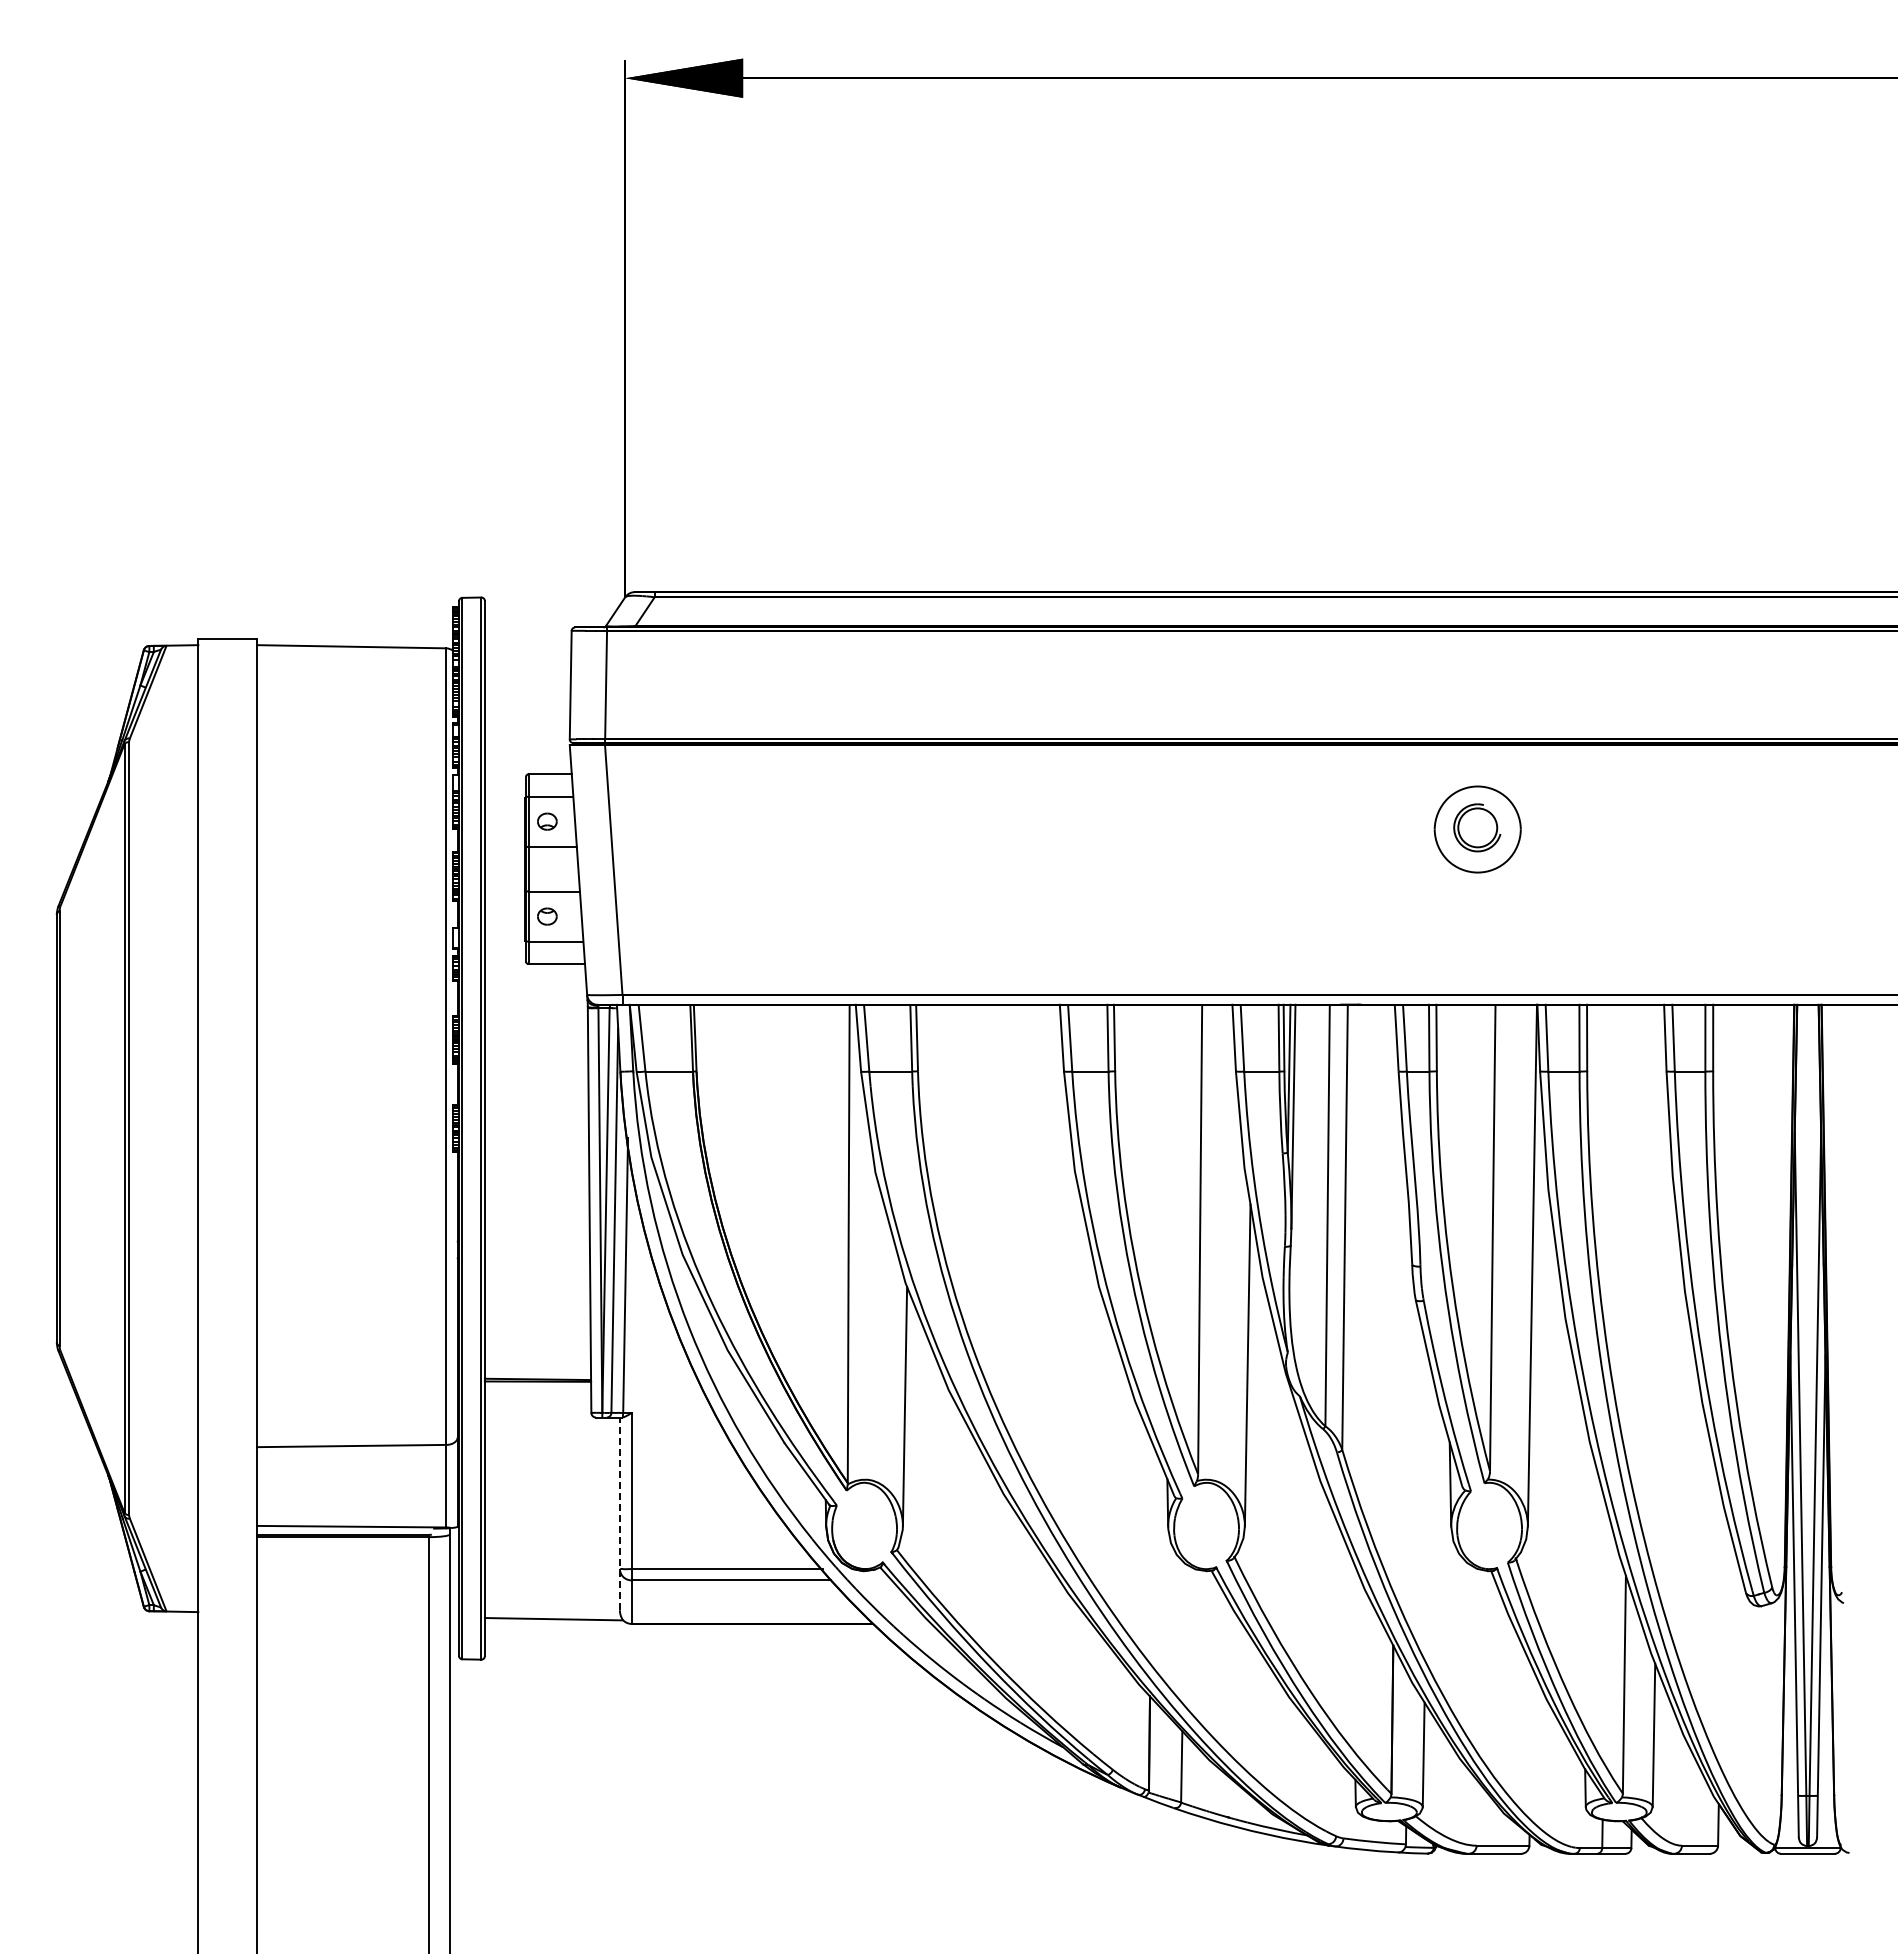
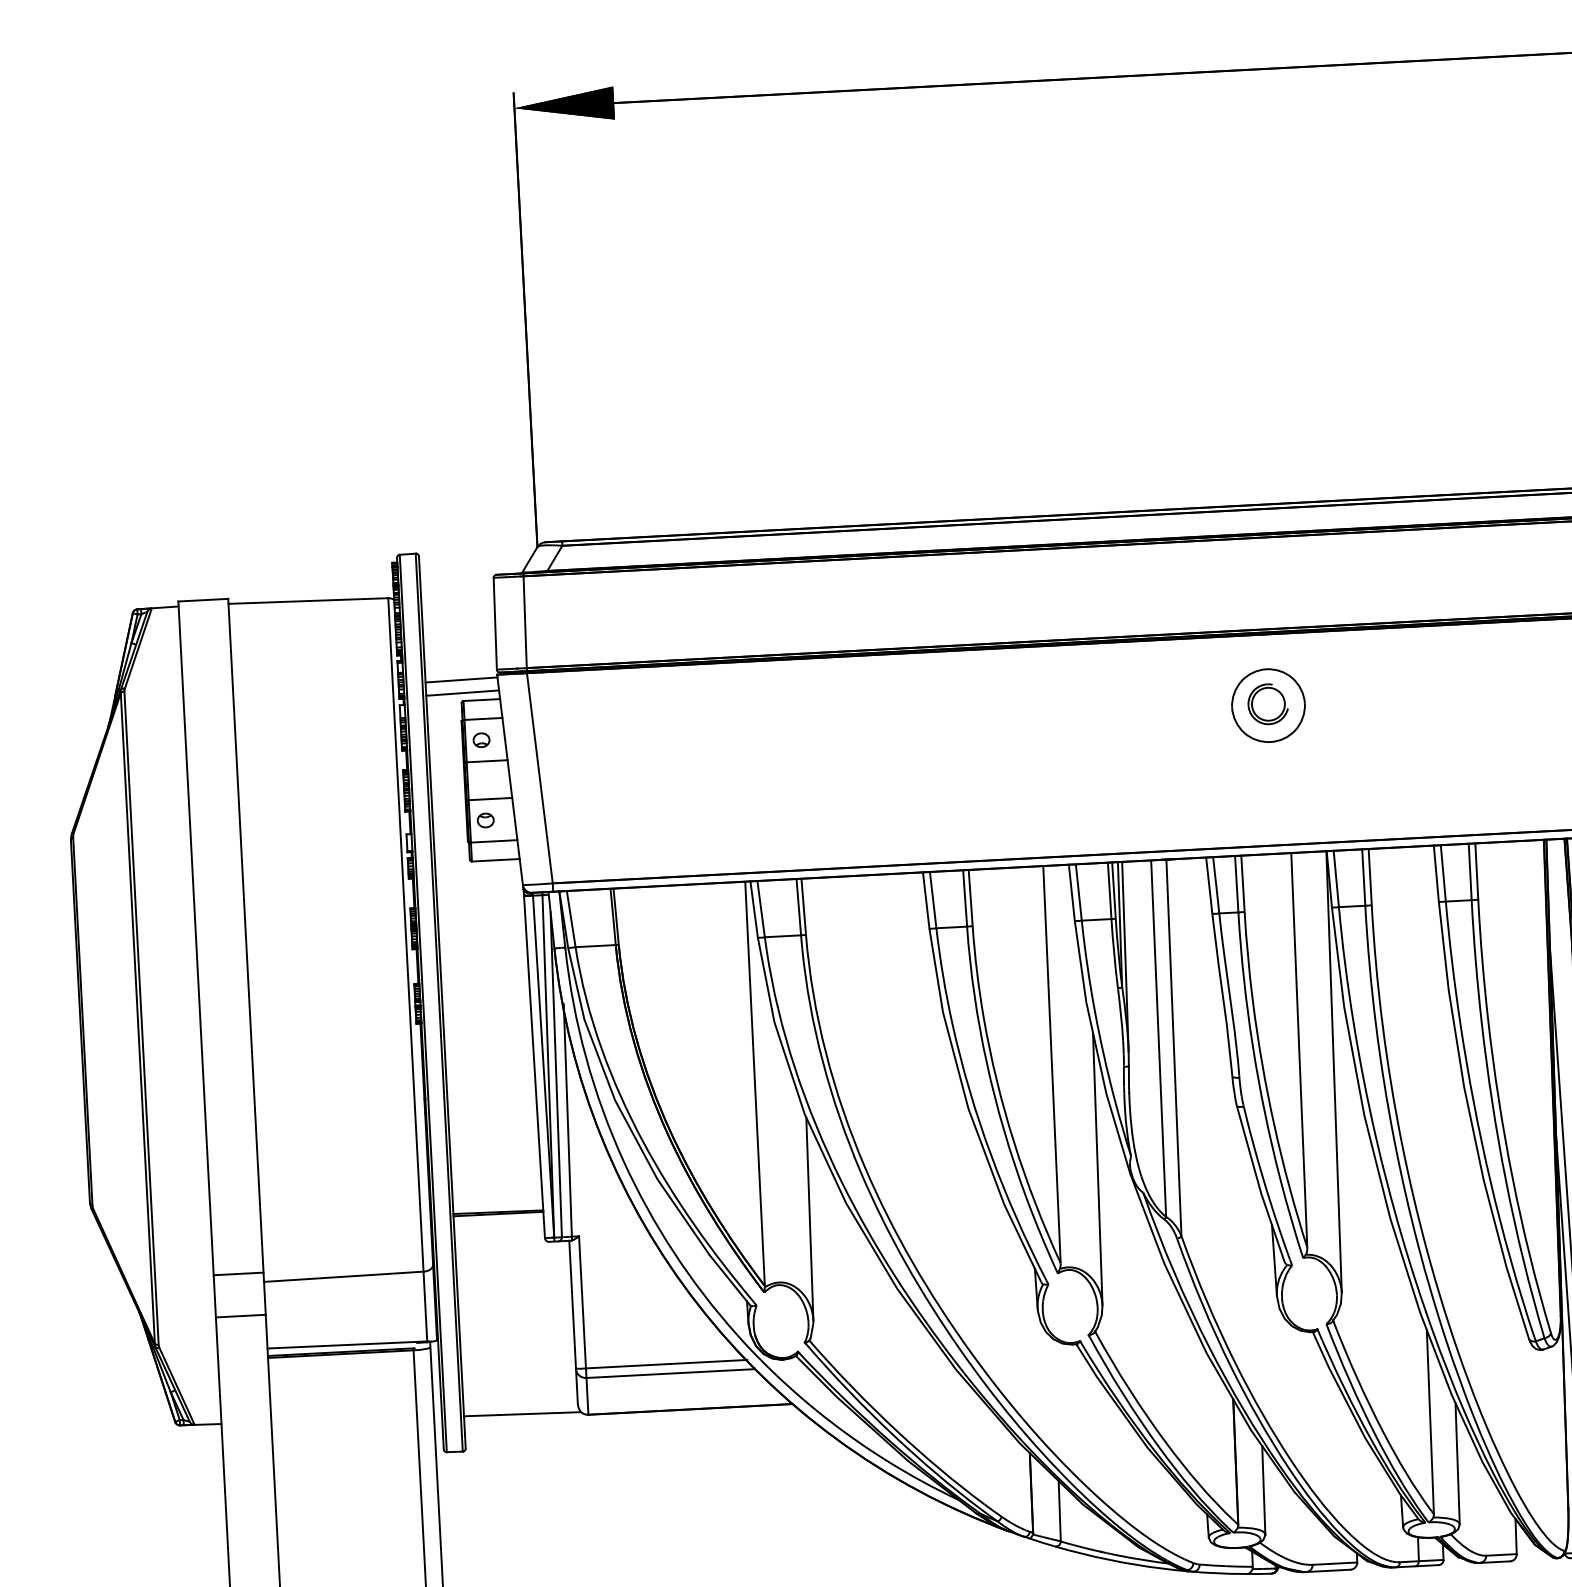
line: (527, 749) -> (461, 680), added
line: (527, 764) -> (462, 692), added
line: (227, 1436) -> (238, 1274), added
line: (227, 1486) -> (240, 1316), added
line: (619, 1513) -> (573, 1321), dashed -> solid

